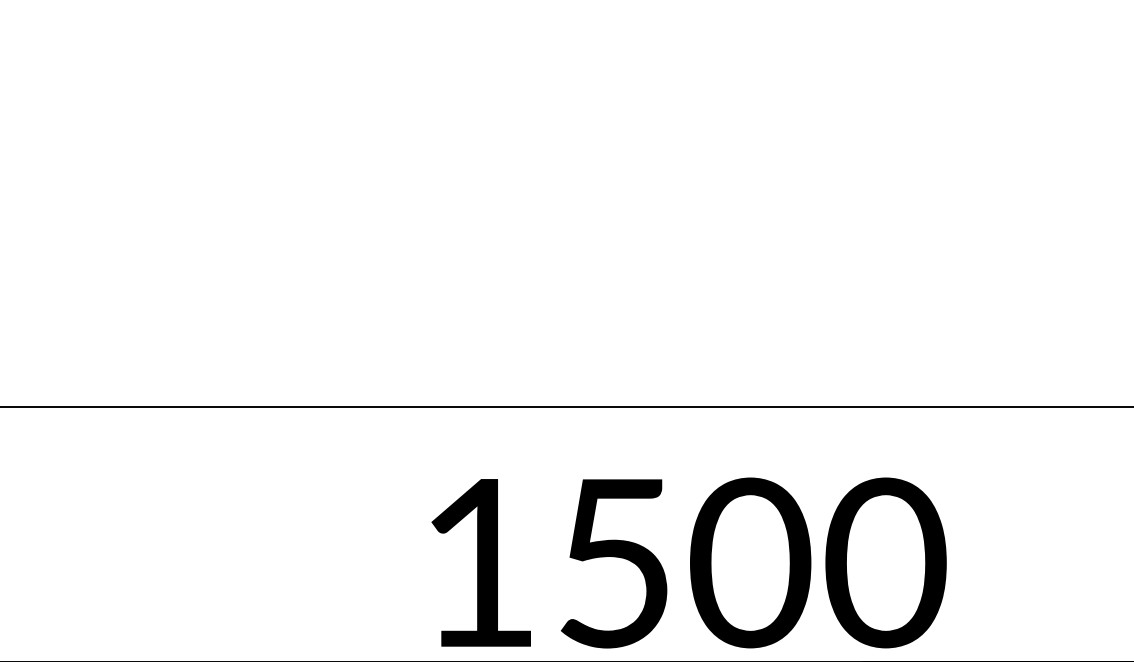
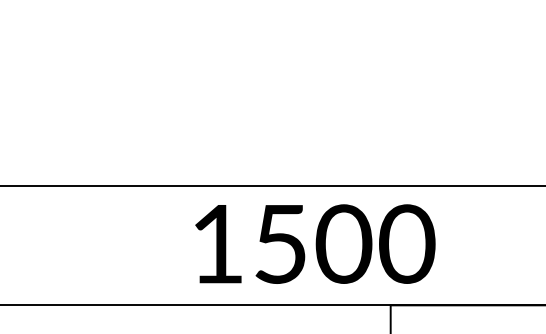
text: (689, 561) -> (315, 243), moved

